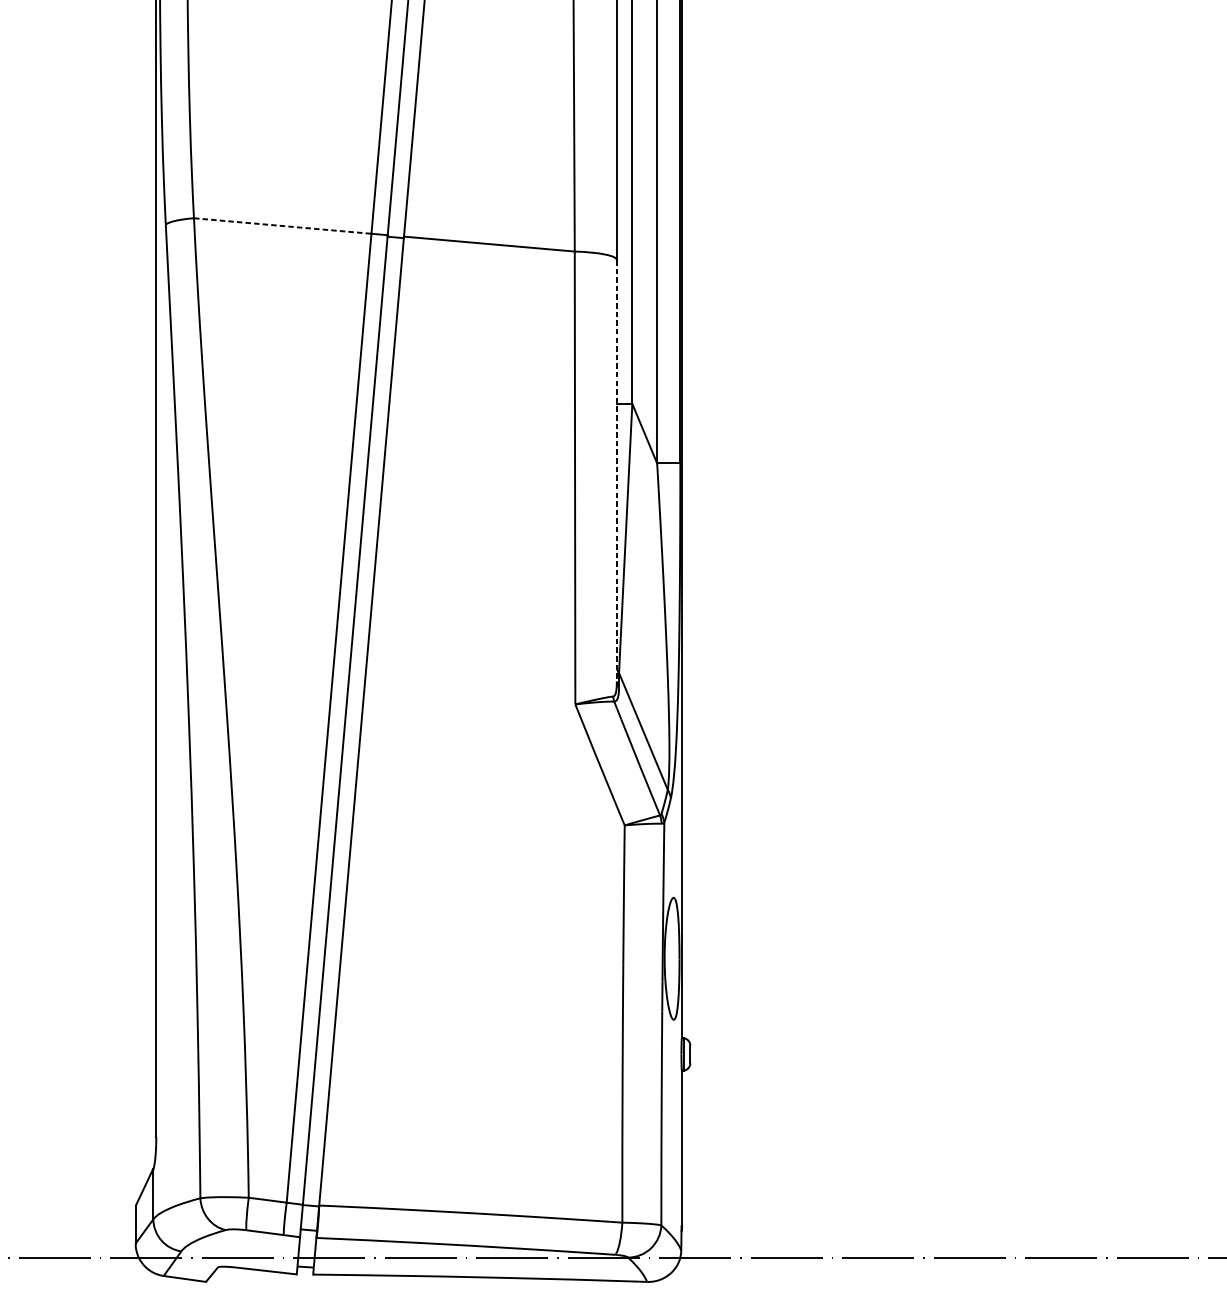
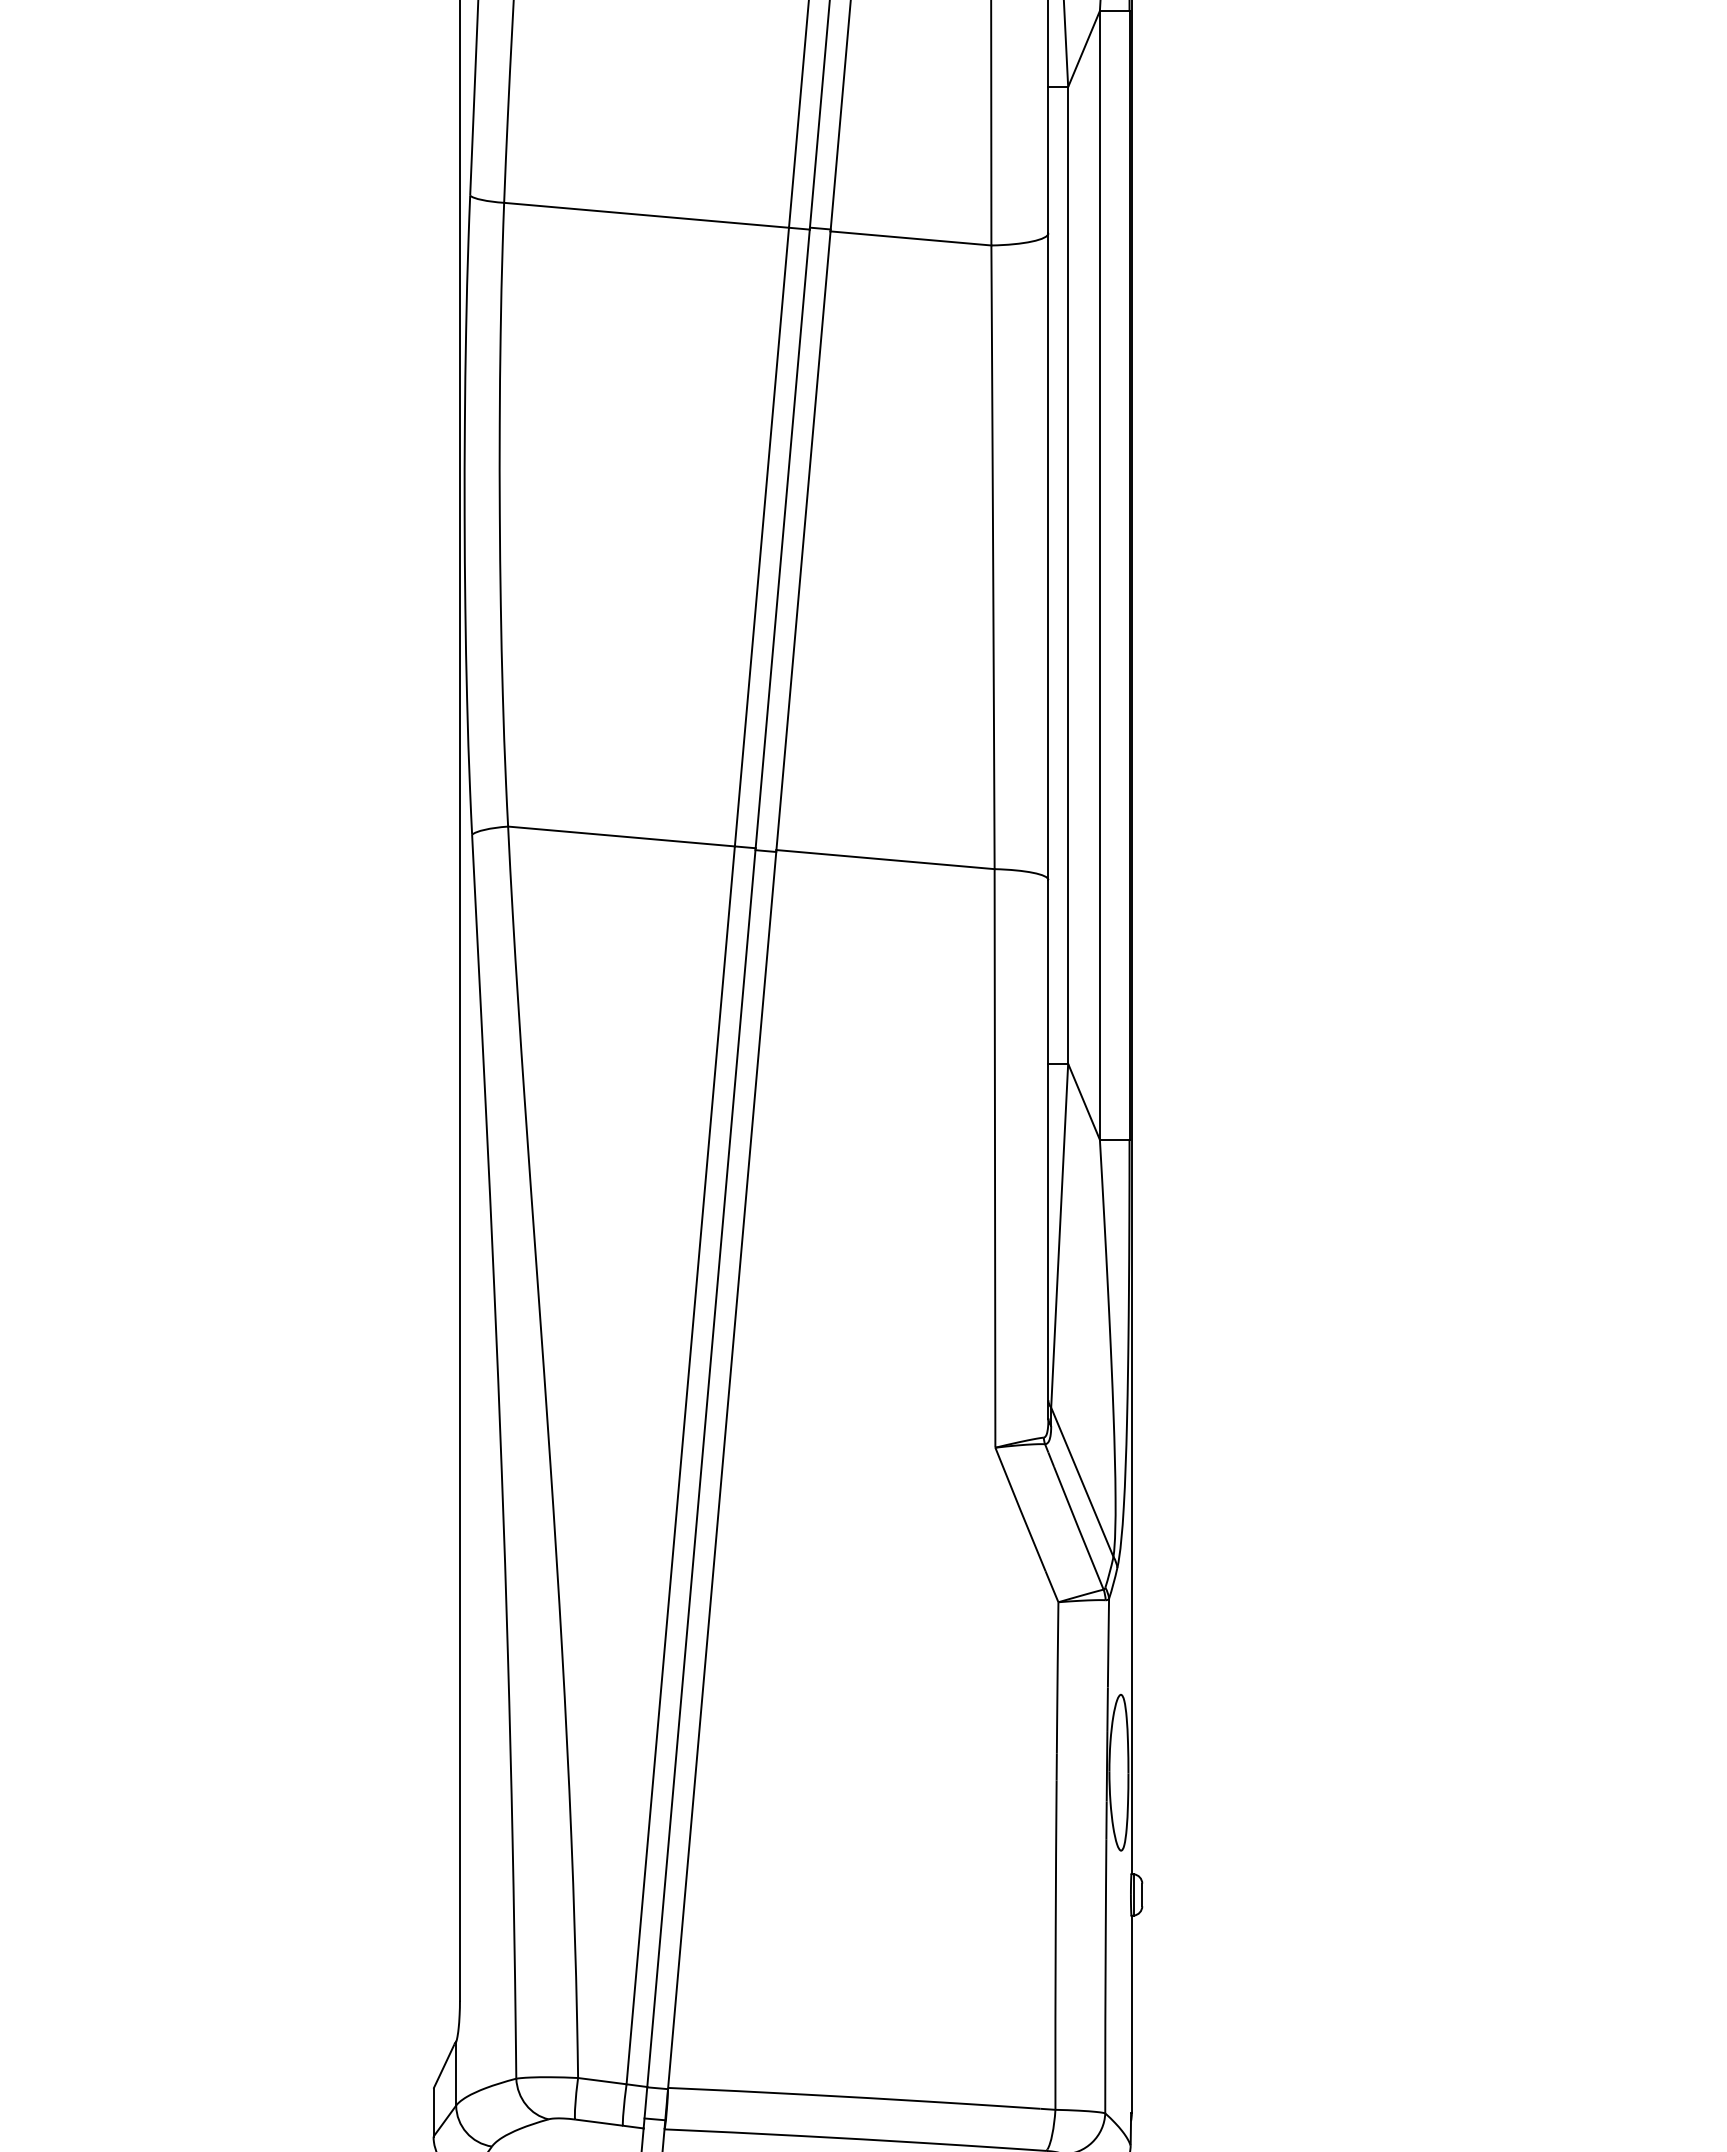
line: (282, 226) -> (621, 836), dashed -> solid
line: (616, 471) -> (1048, 1149), dashed -> solid

